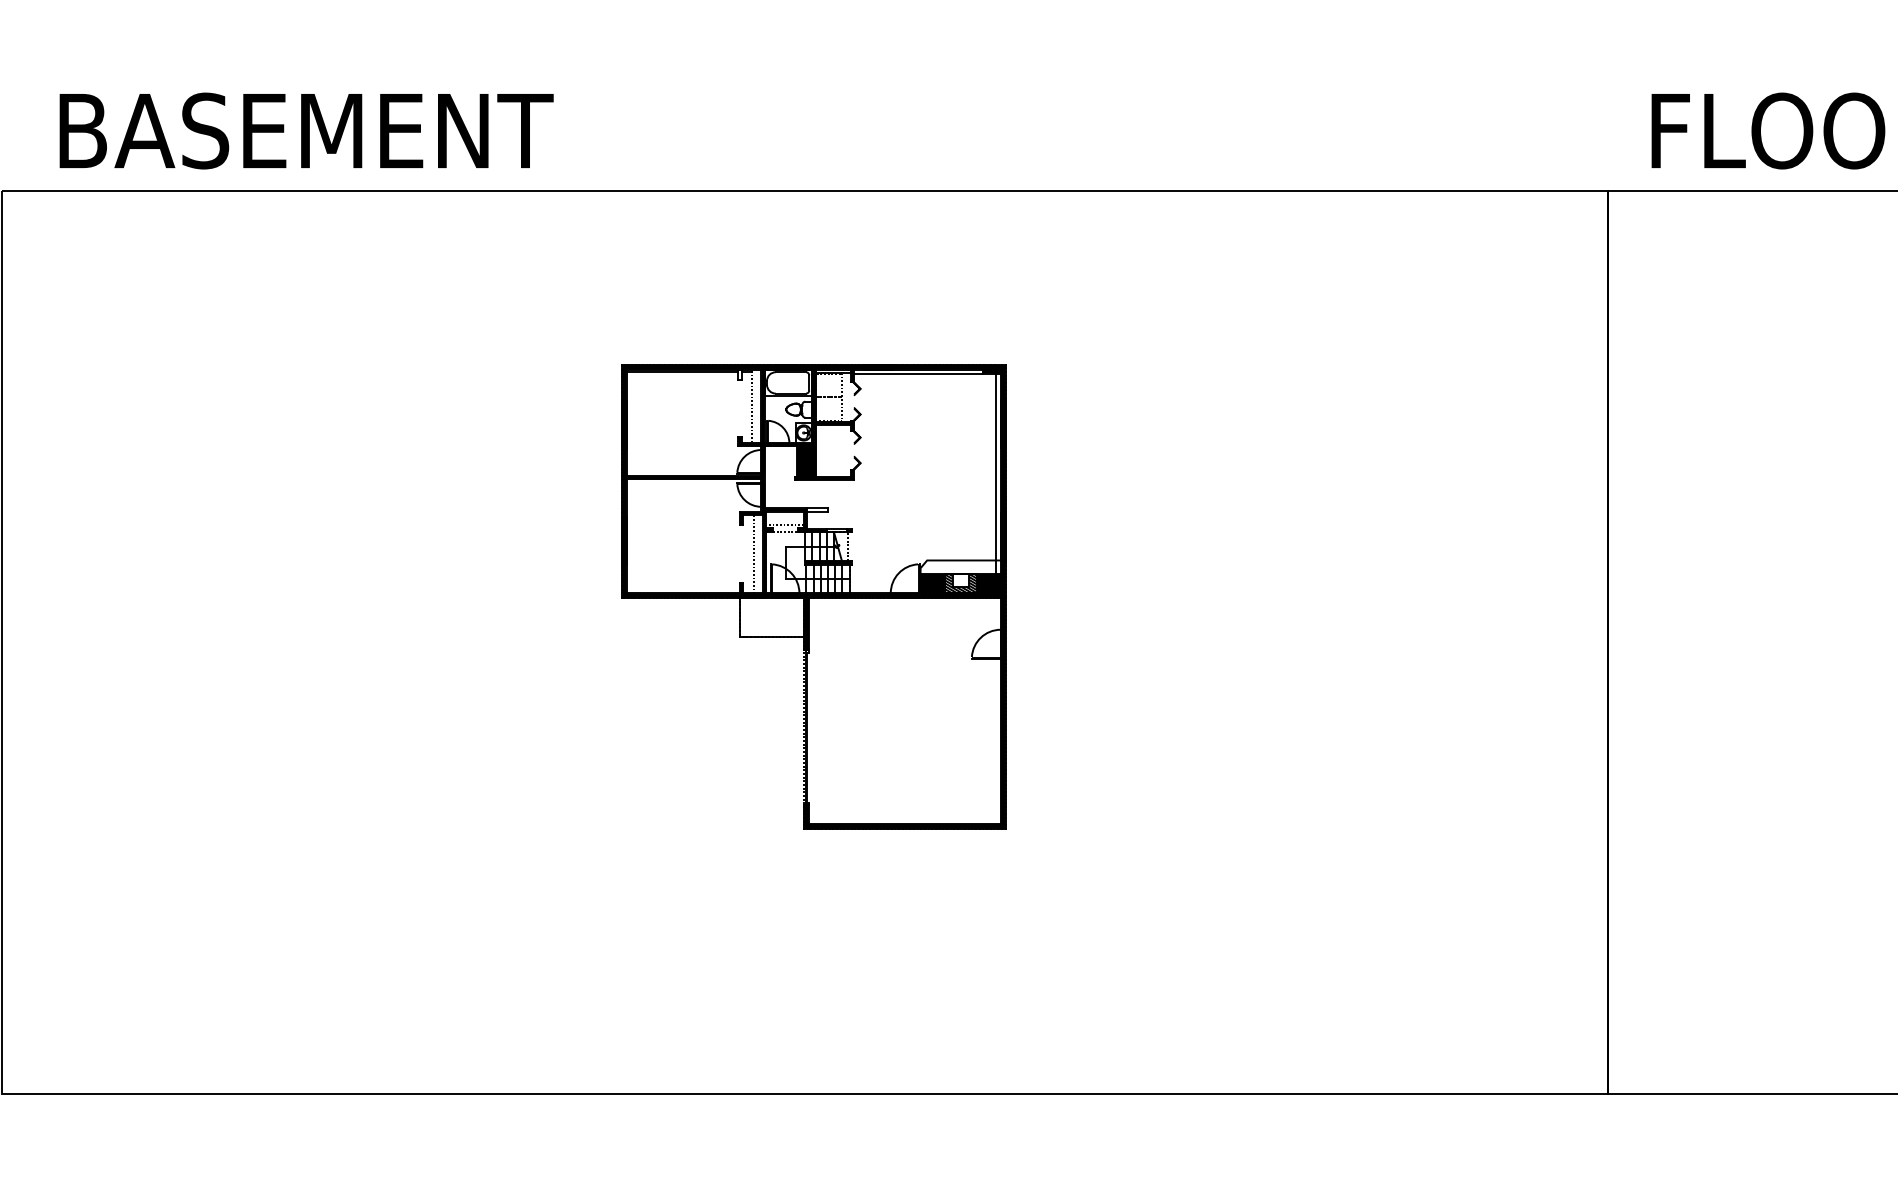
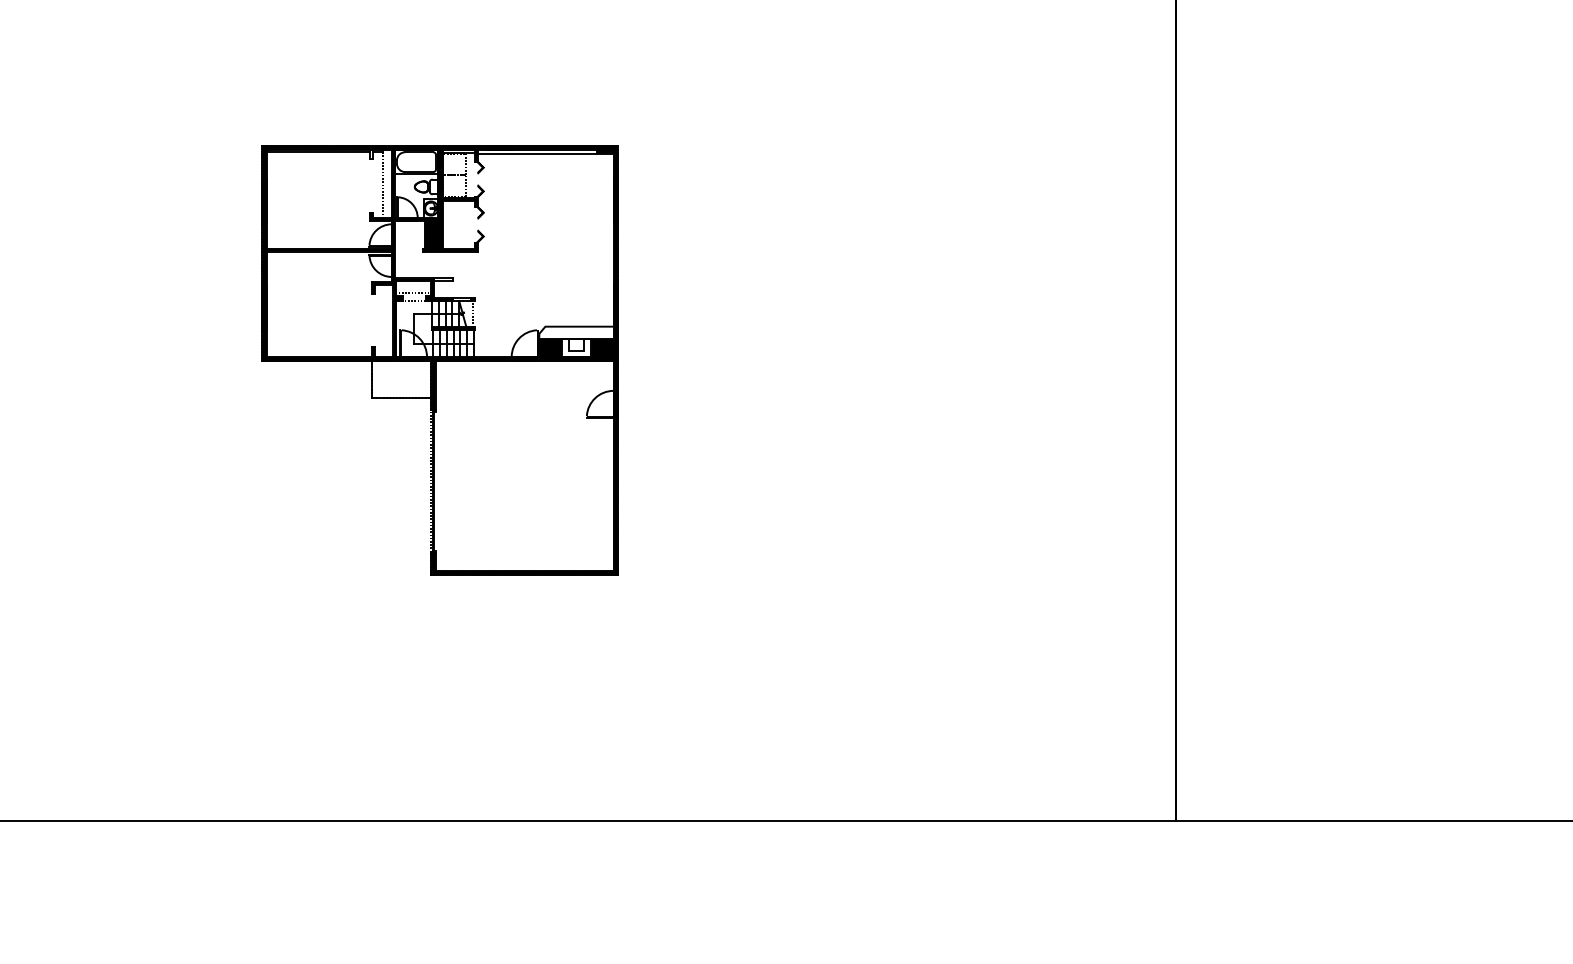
line: (995, 473) -> (608, 246), removed
line: (753, 554) -> (384, 321), removed
hatch: (960, 583) -> (576, 348), removed

